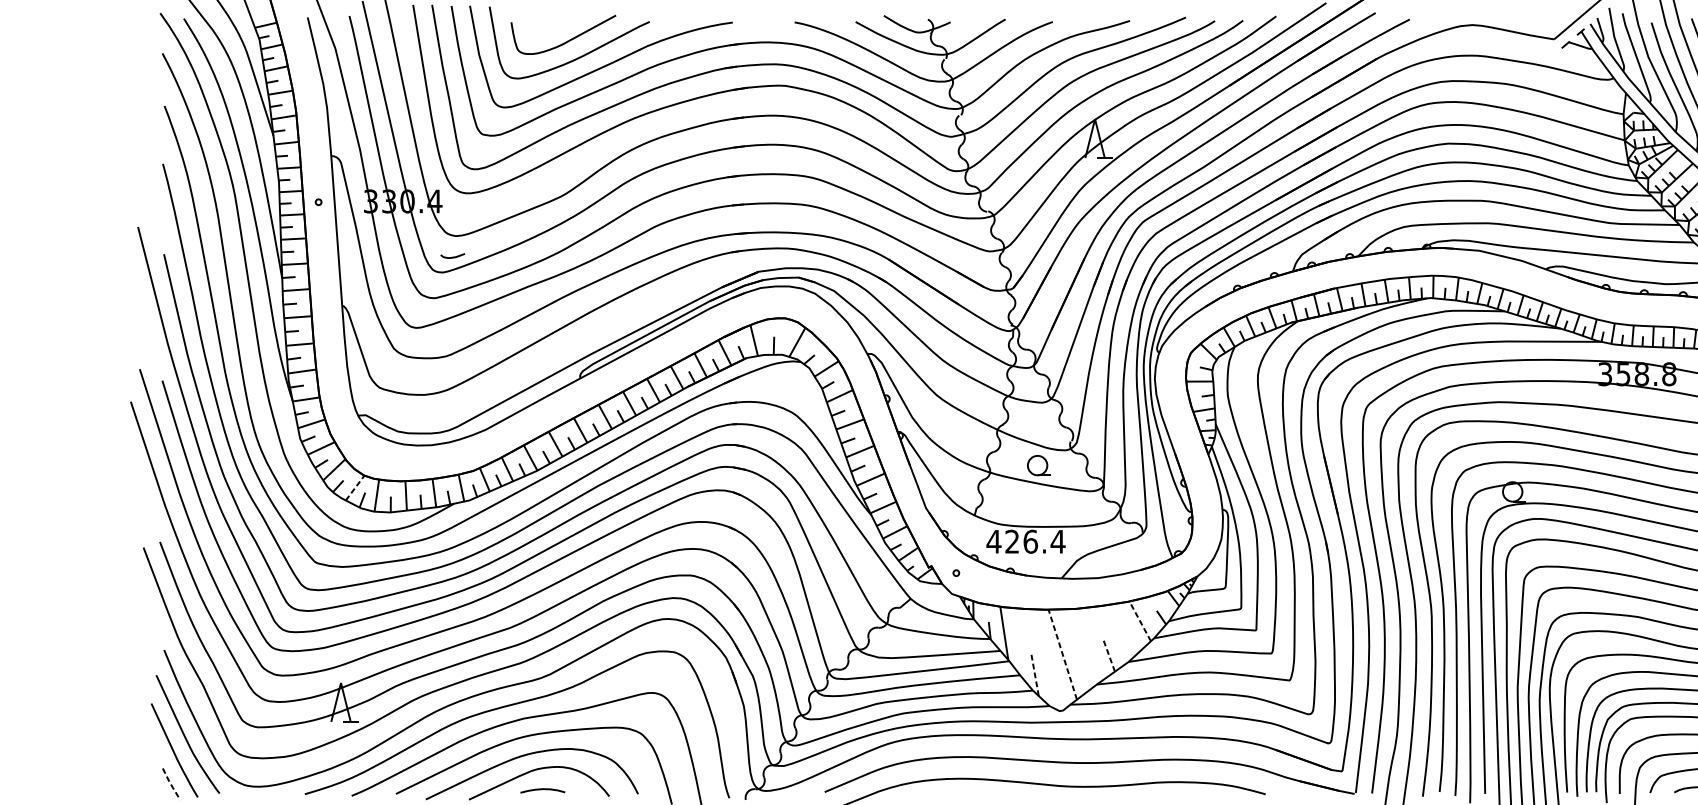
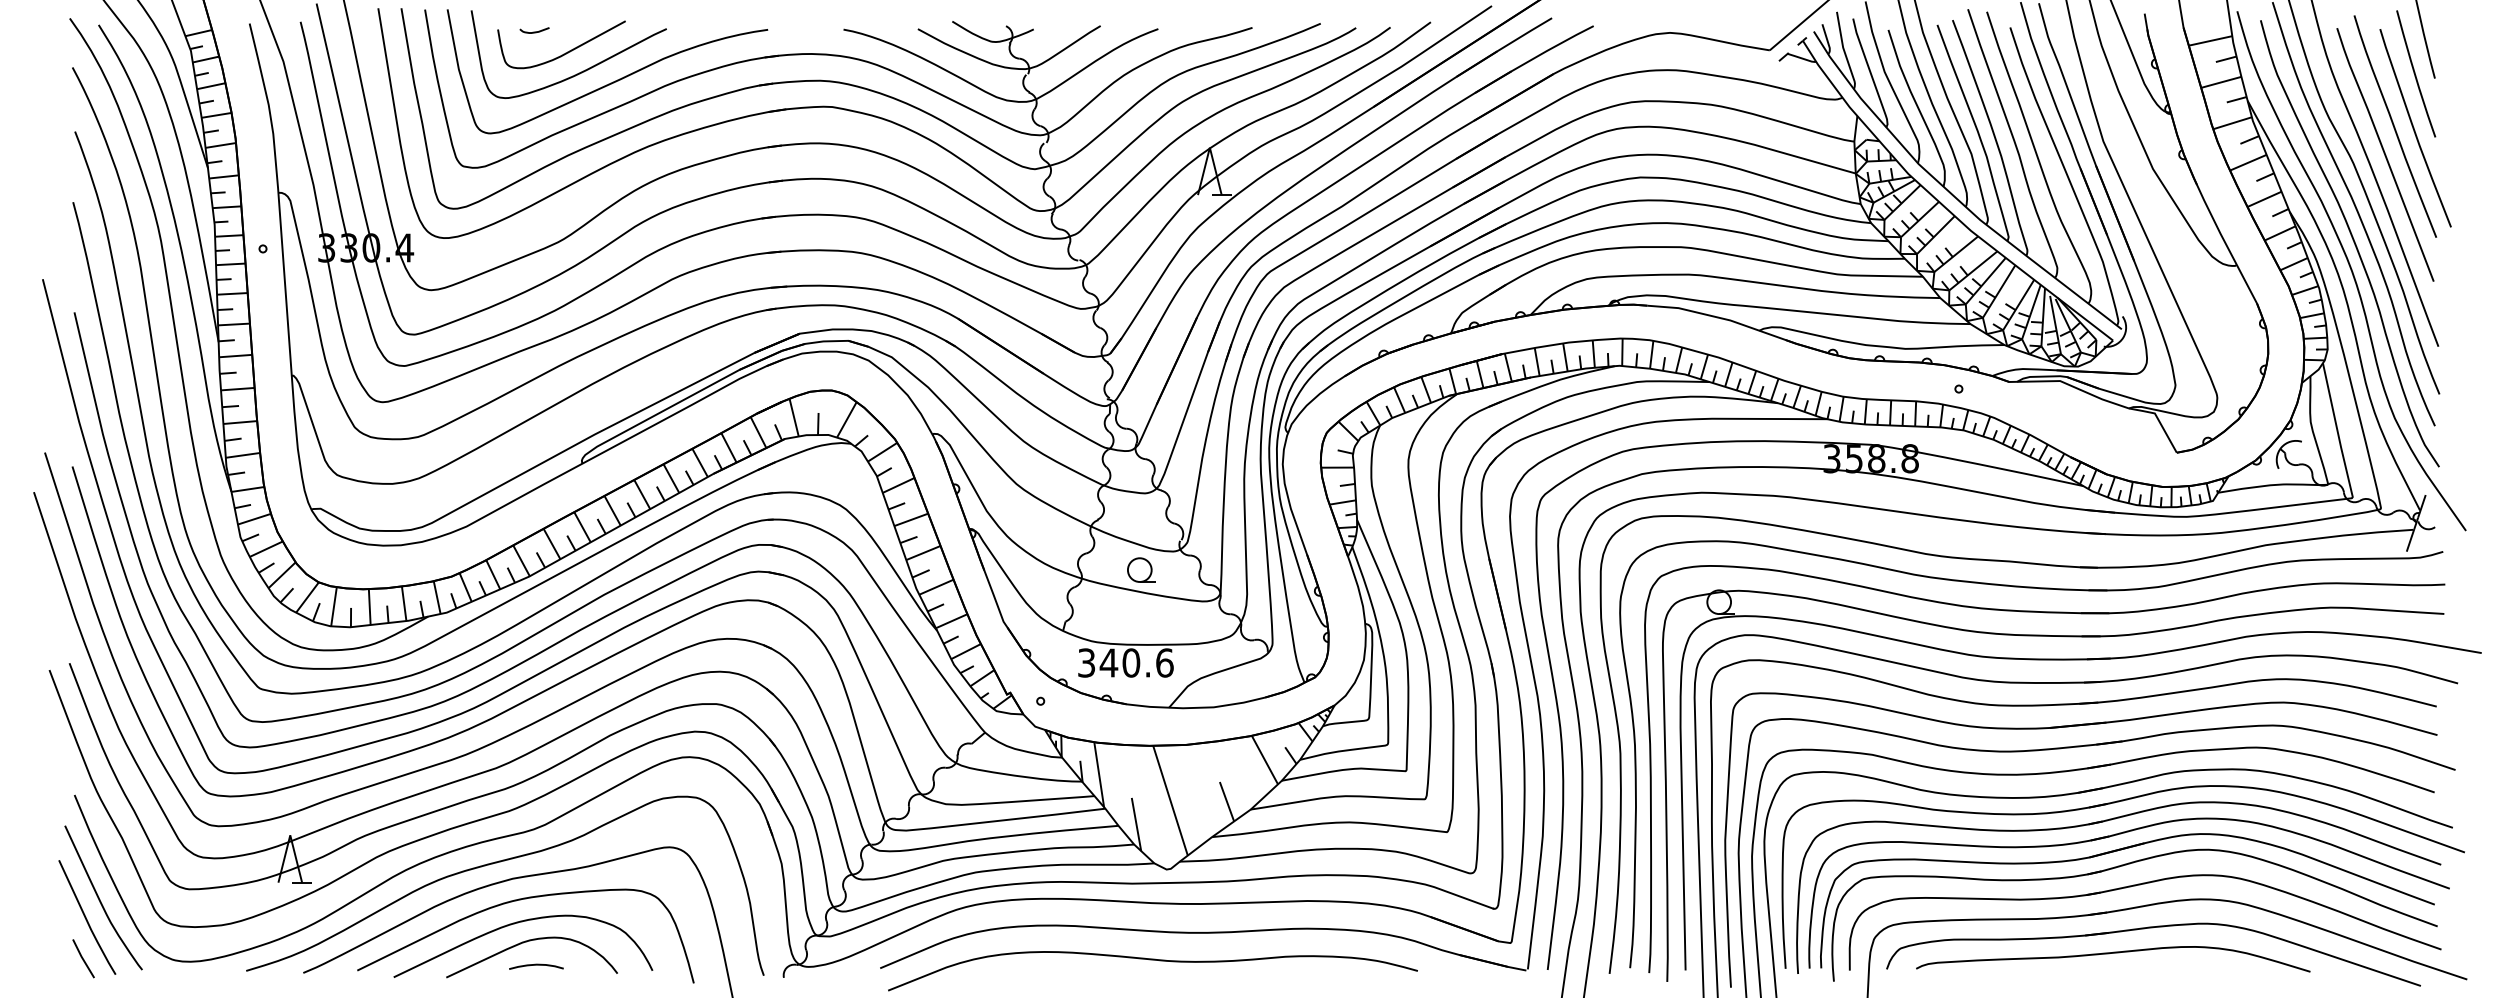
curve: (452, 256) -> (534, 31), moved
line: (355, 488) -> (307, 597), dashed -> solid
text: (1025, 541) -> (1125, 662), 426.4 -> 340.6
line: (1139, 621) -> (1264, 760), dashed -> solid
line: (1062, 654) -> (1170, 800), dashed -> solid
line: (1108, 655) -> (1226, 801), dashed -> solid
line: (1034, 674) -> (1136, 824), dashed -> solid
line: (170, 784) -> (82, 959), dashed -> solid

